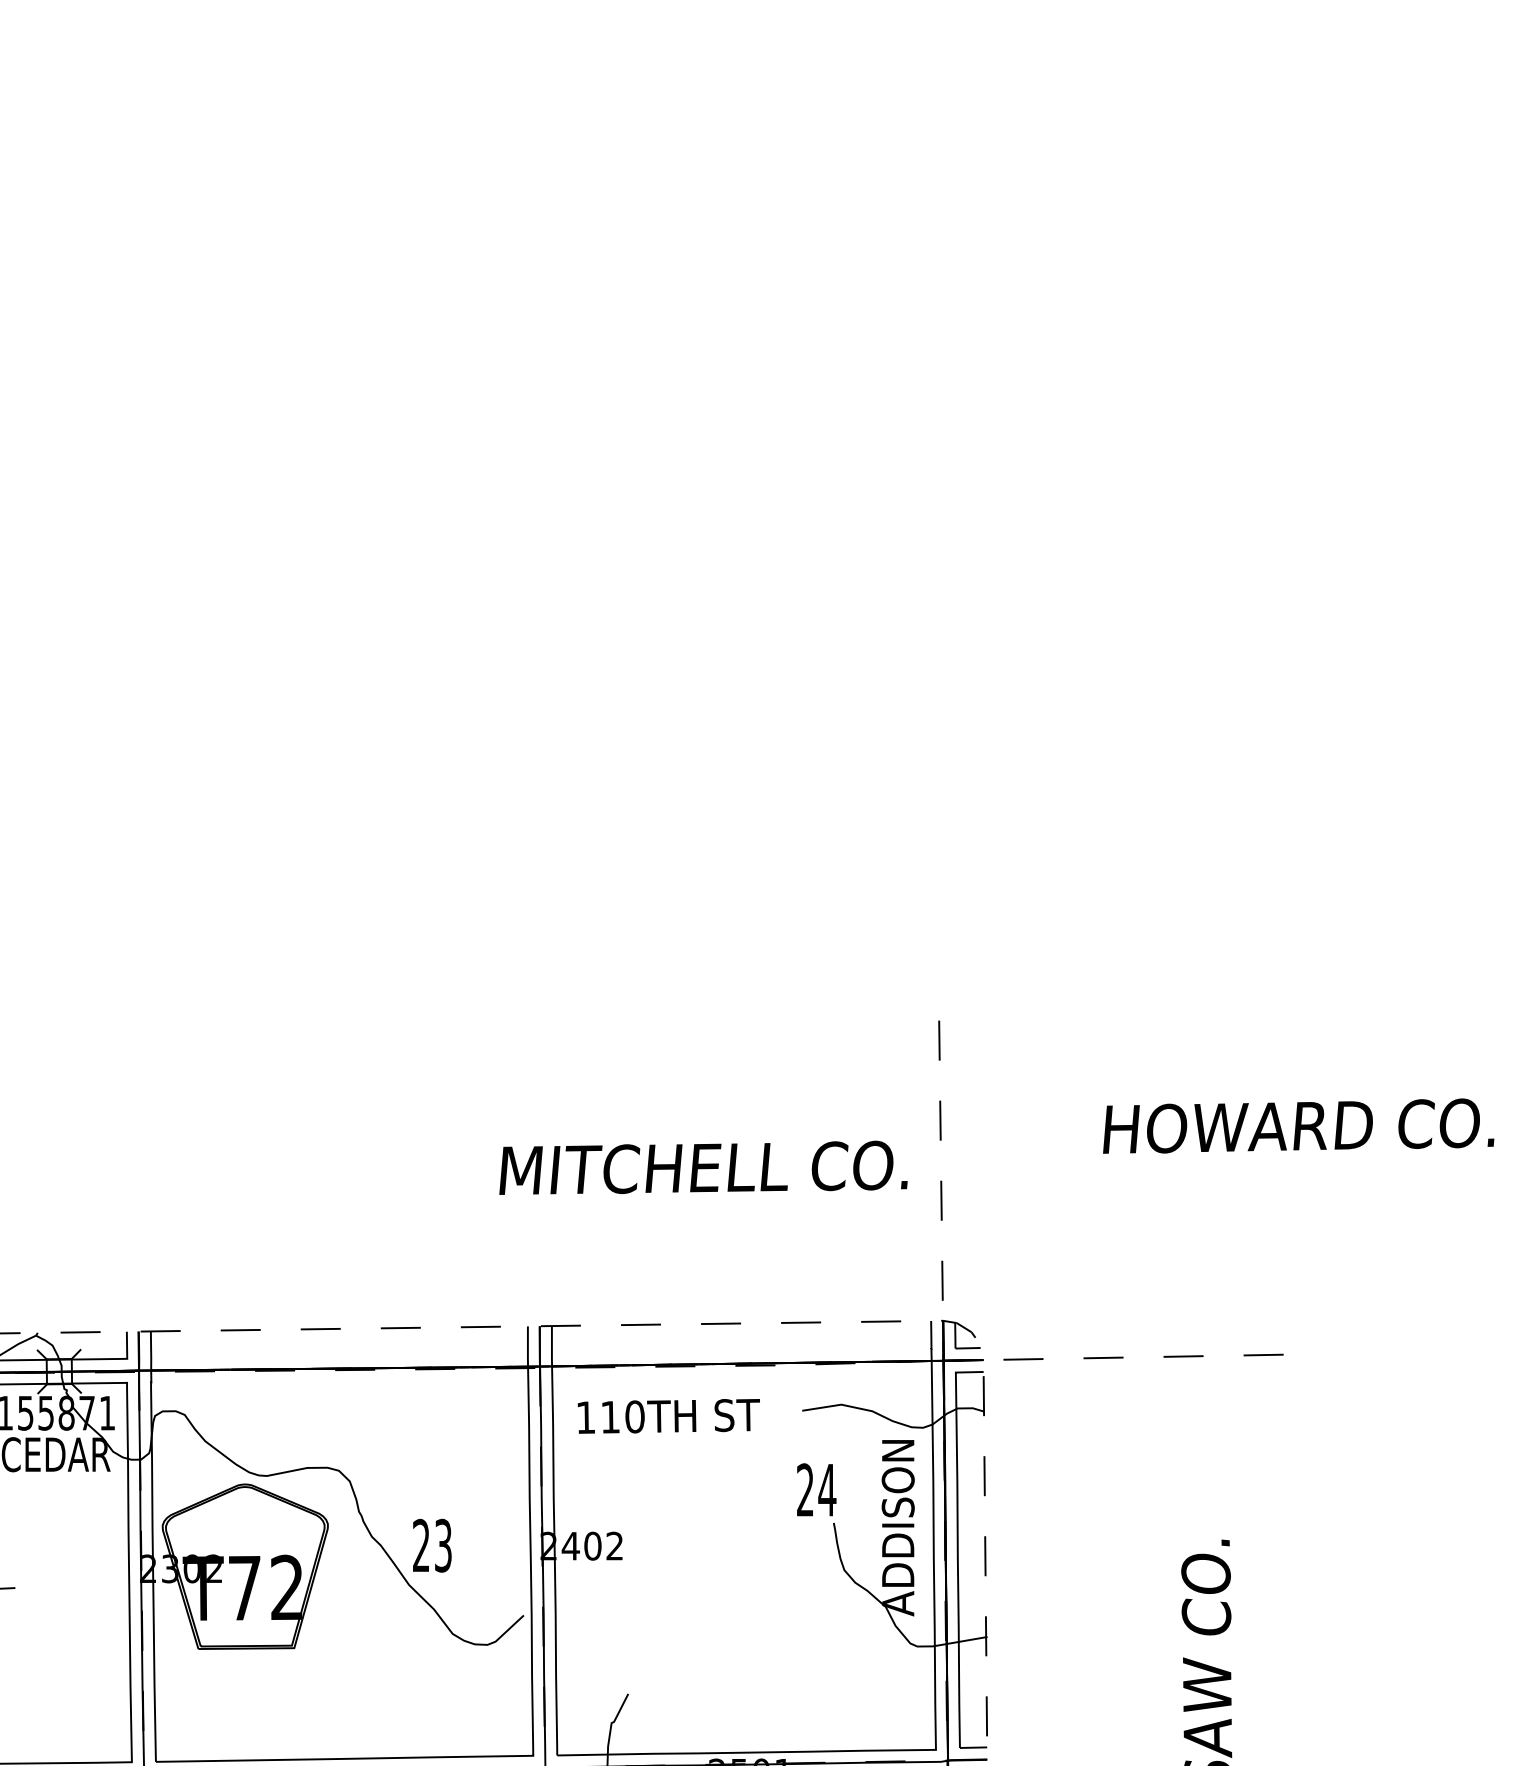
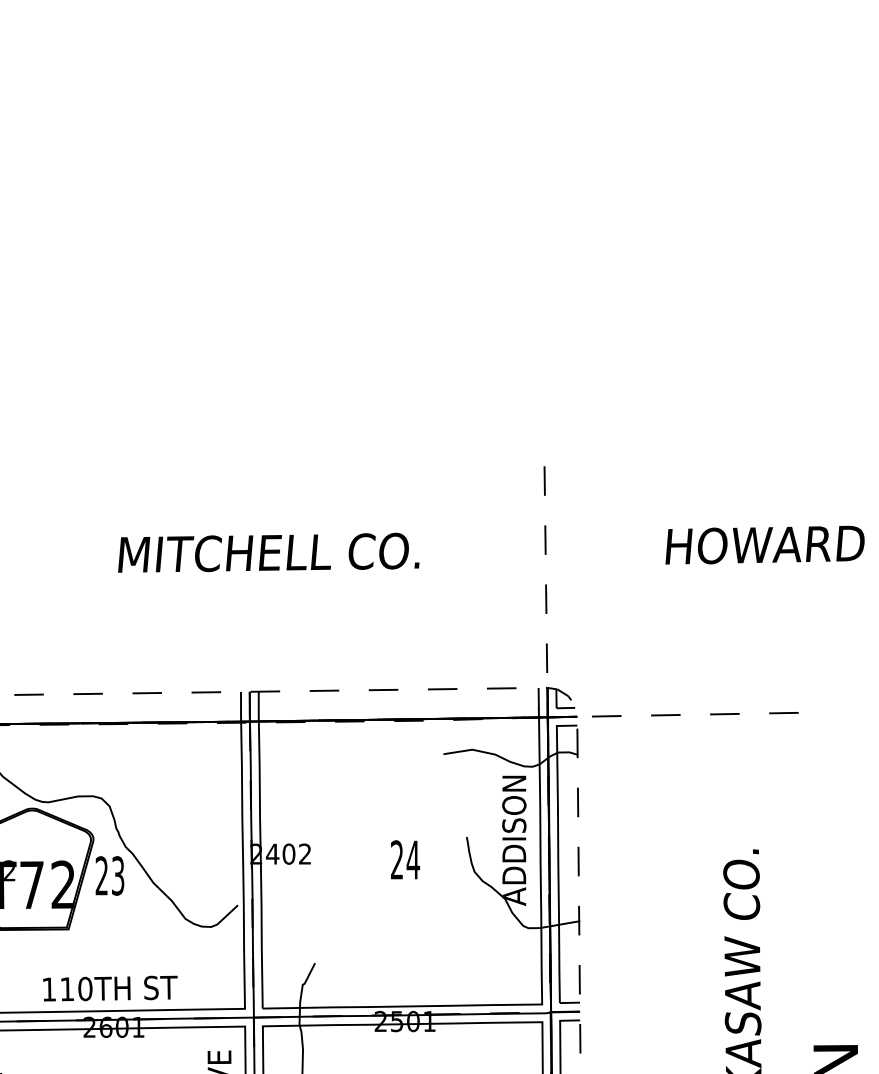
text: (703, 1167) -> (268, 552), moved
text: (668, 1416) -> (110, 988), moved
text: (816, 1489) -> (405, 859), moved
text: (432, 1545) -> (110, 875), moved

